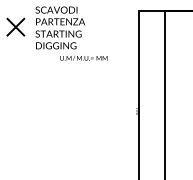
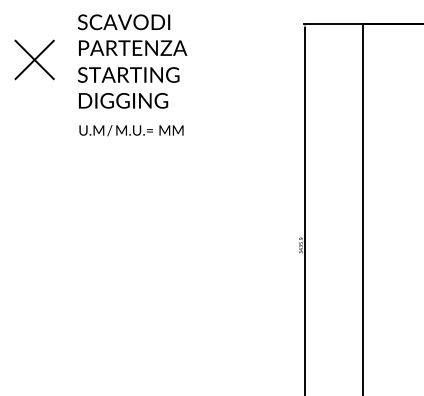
text: (83, 58) -> (130, 130), moved

